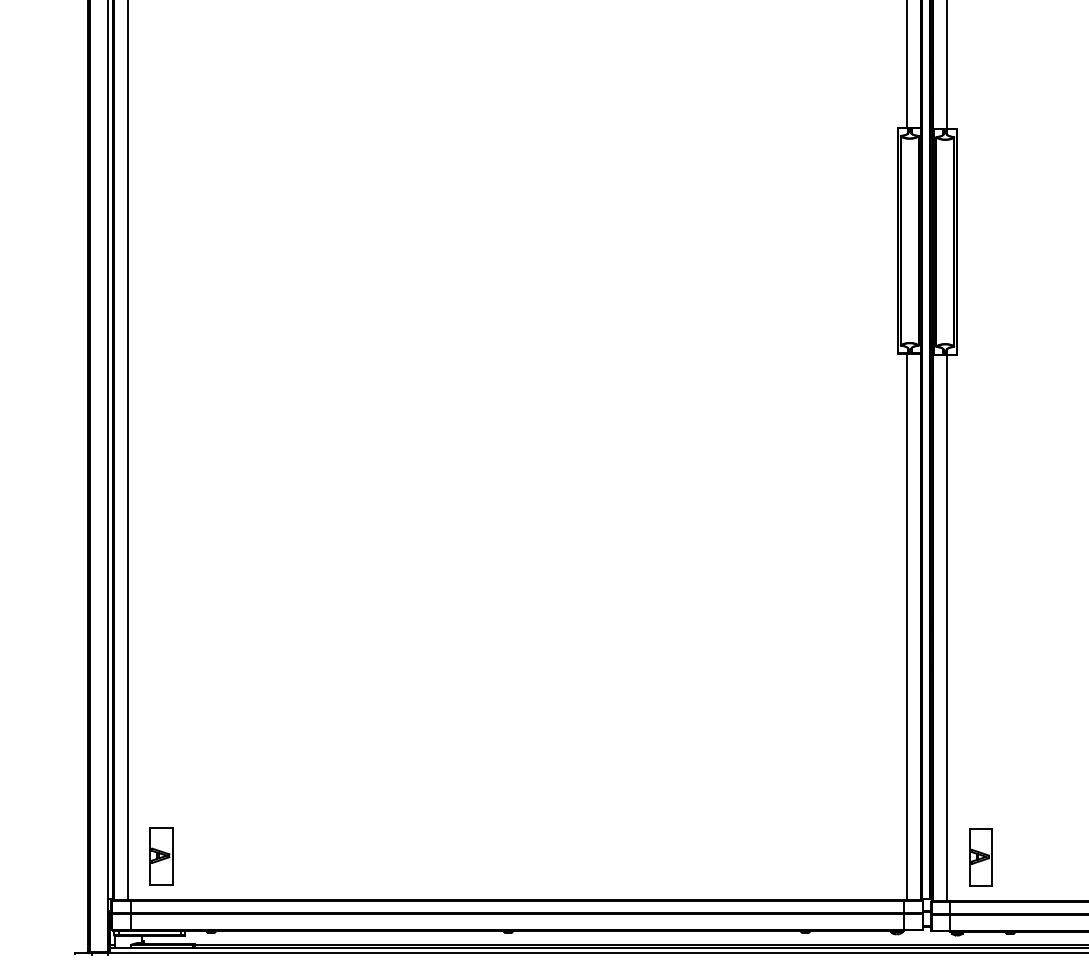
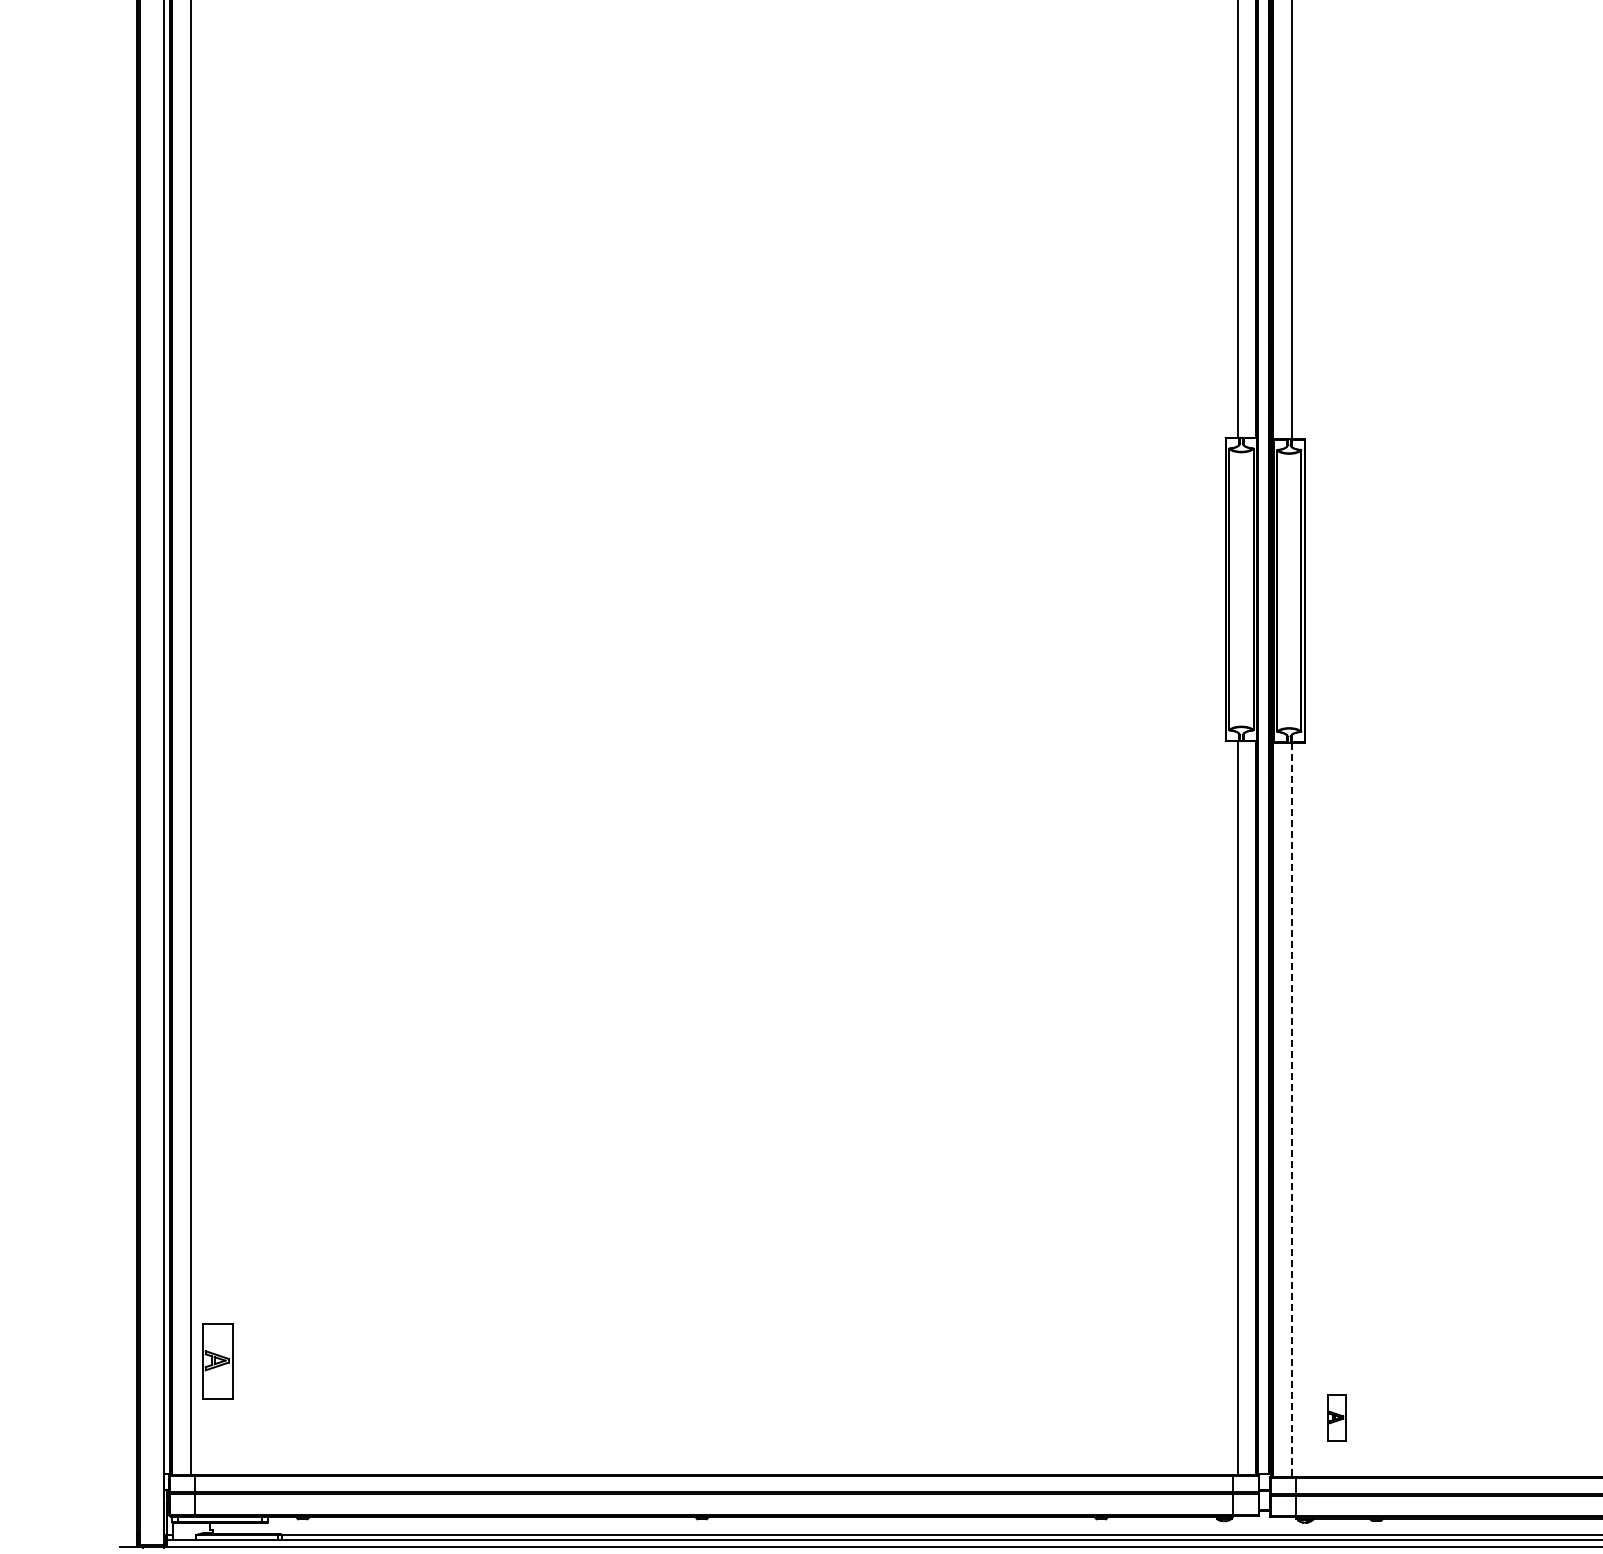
line: (947, 627) -> (1291, 1109), solid -> dashed
part: (161, 856) -> (217, 1361), moved
part: (980, 857) -> (1336, 1417), size x0.6

